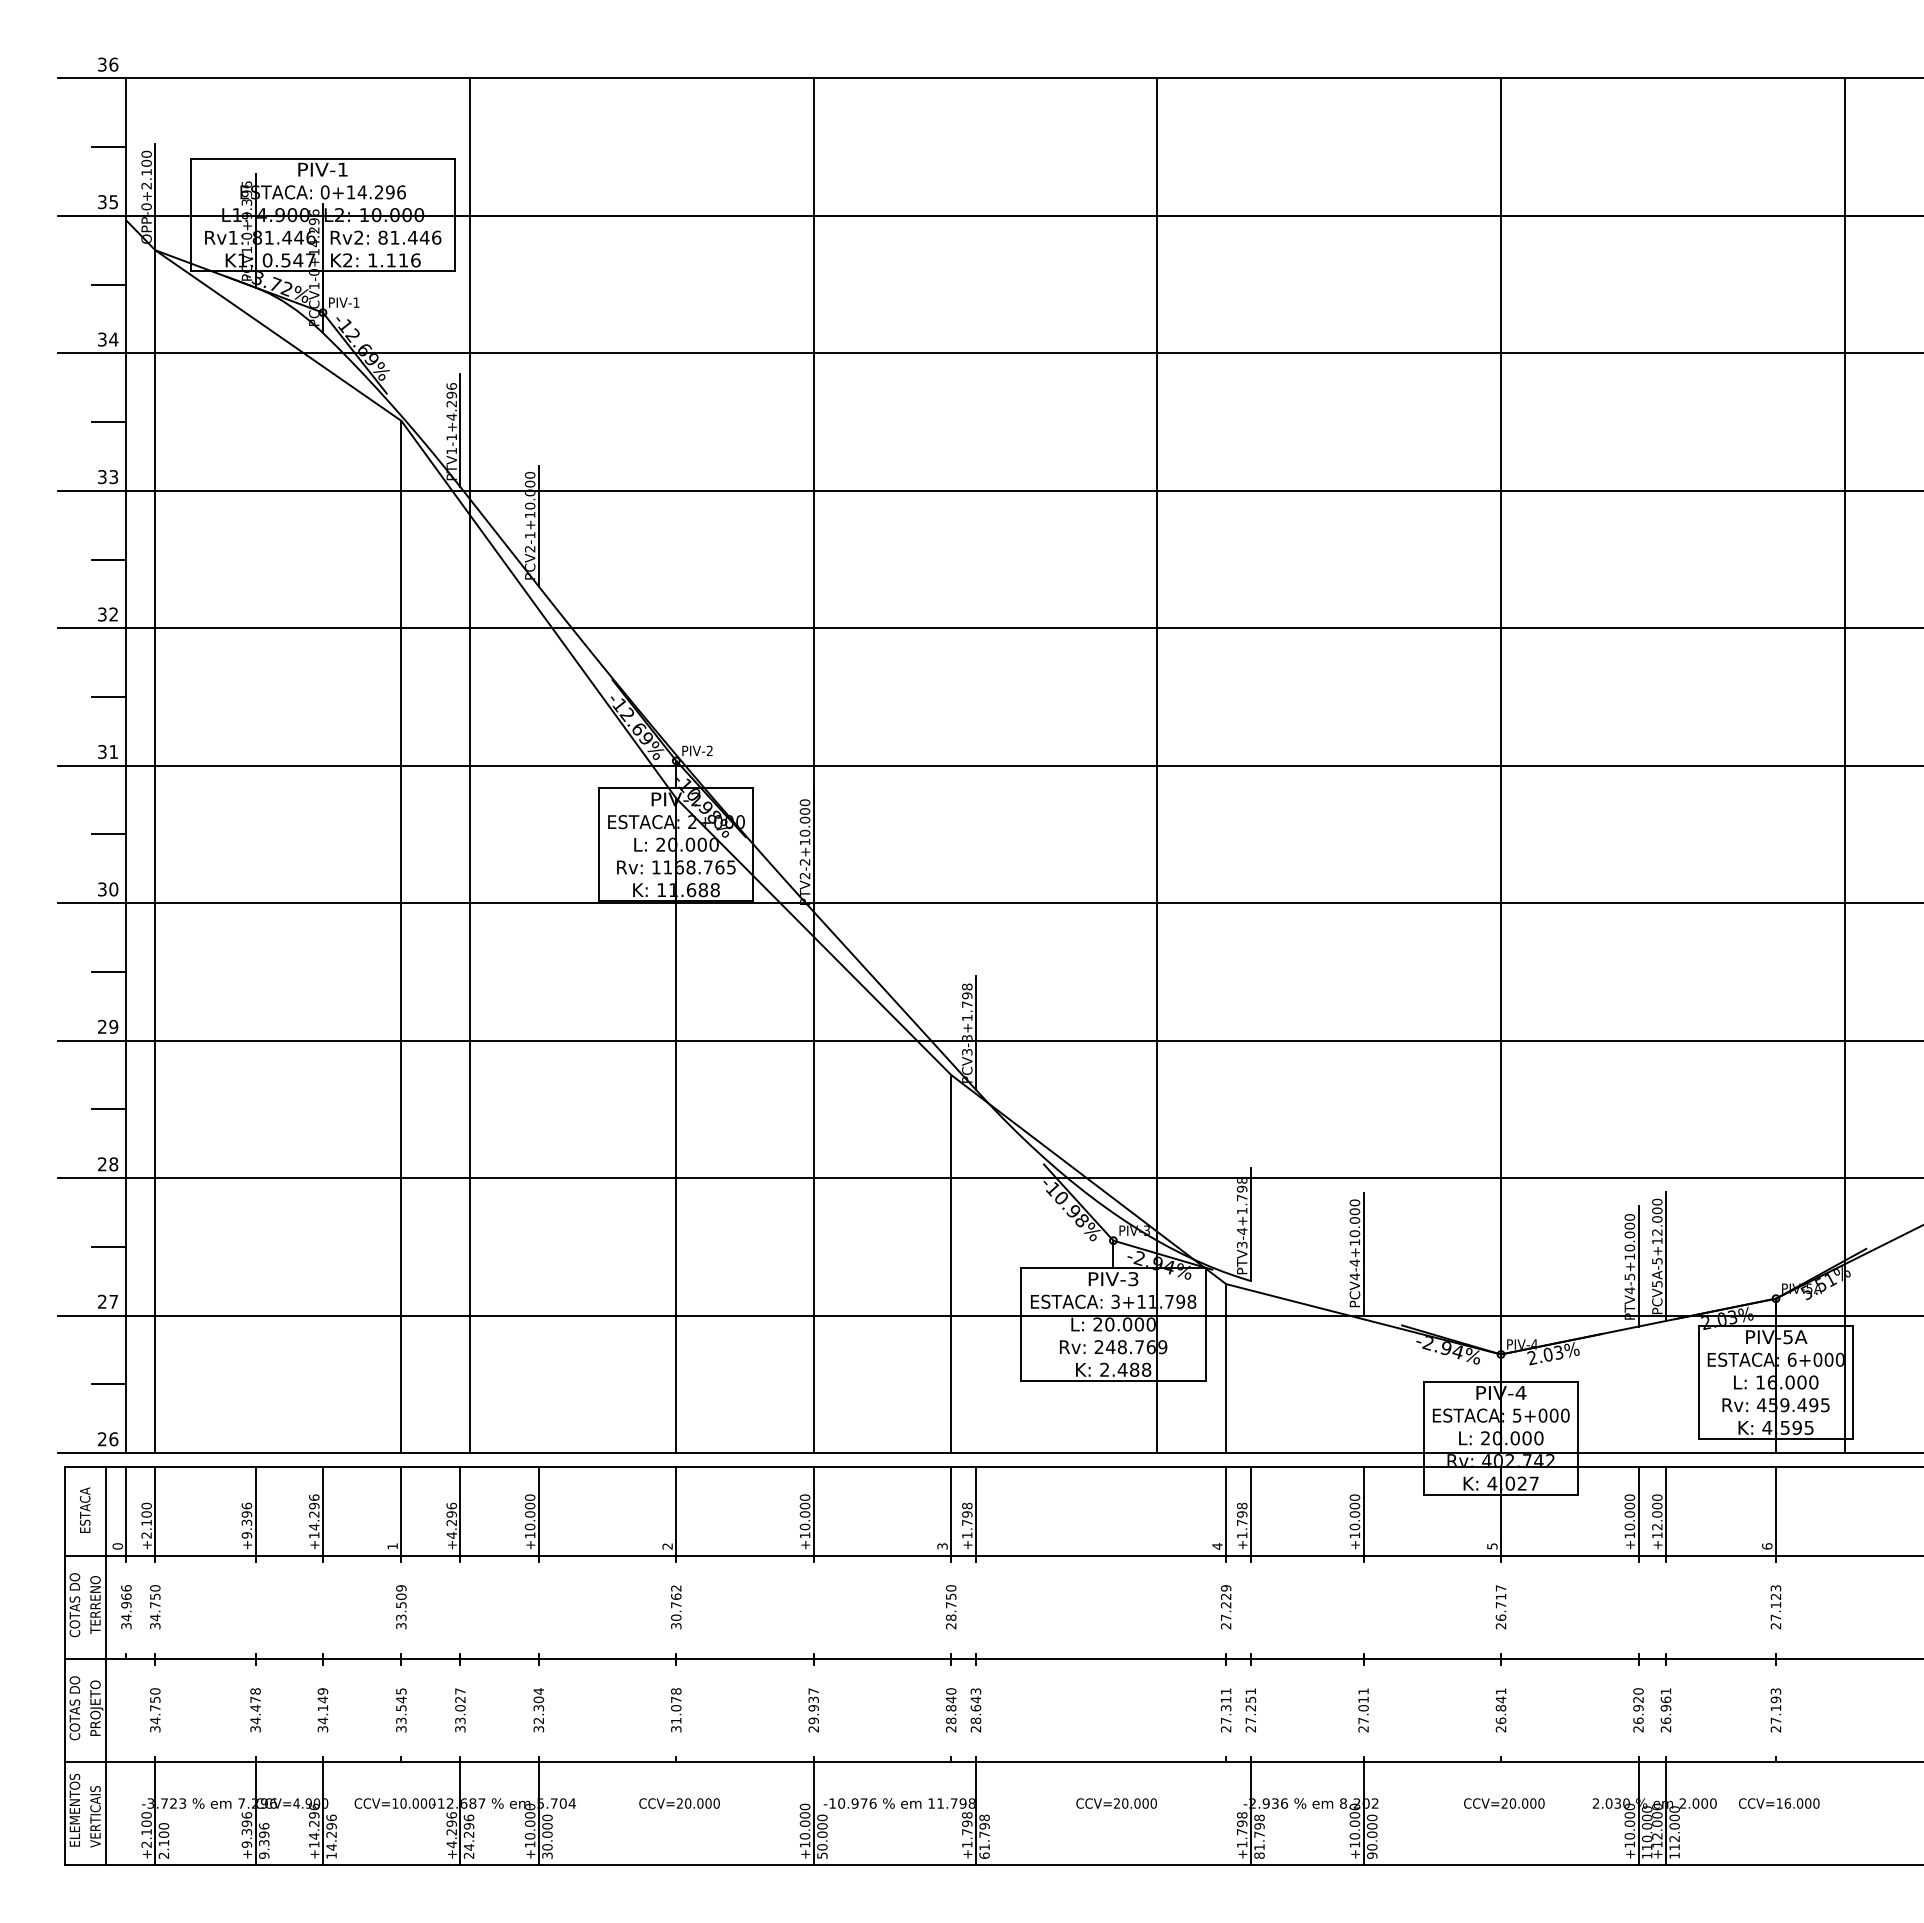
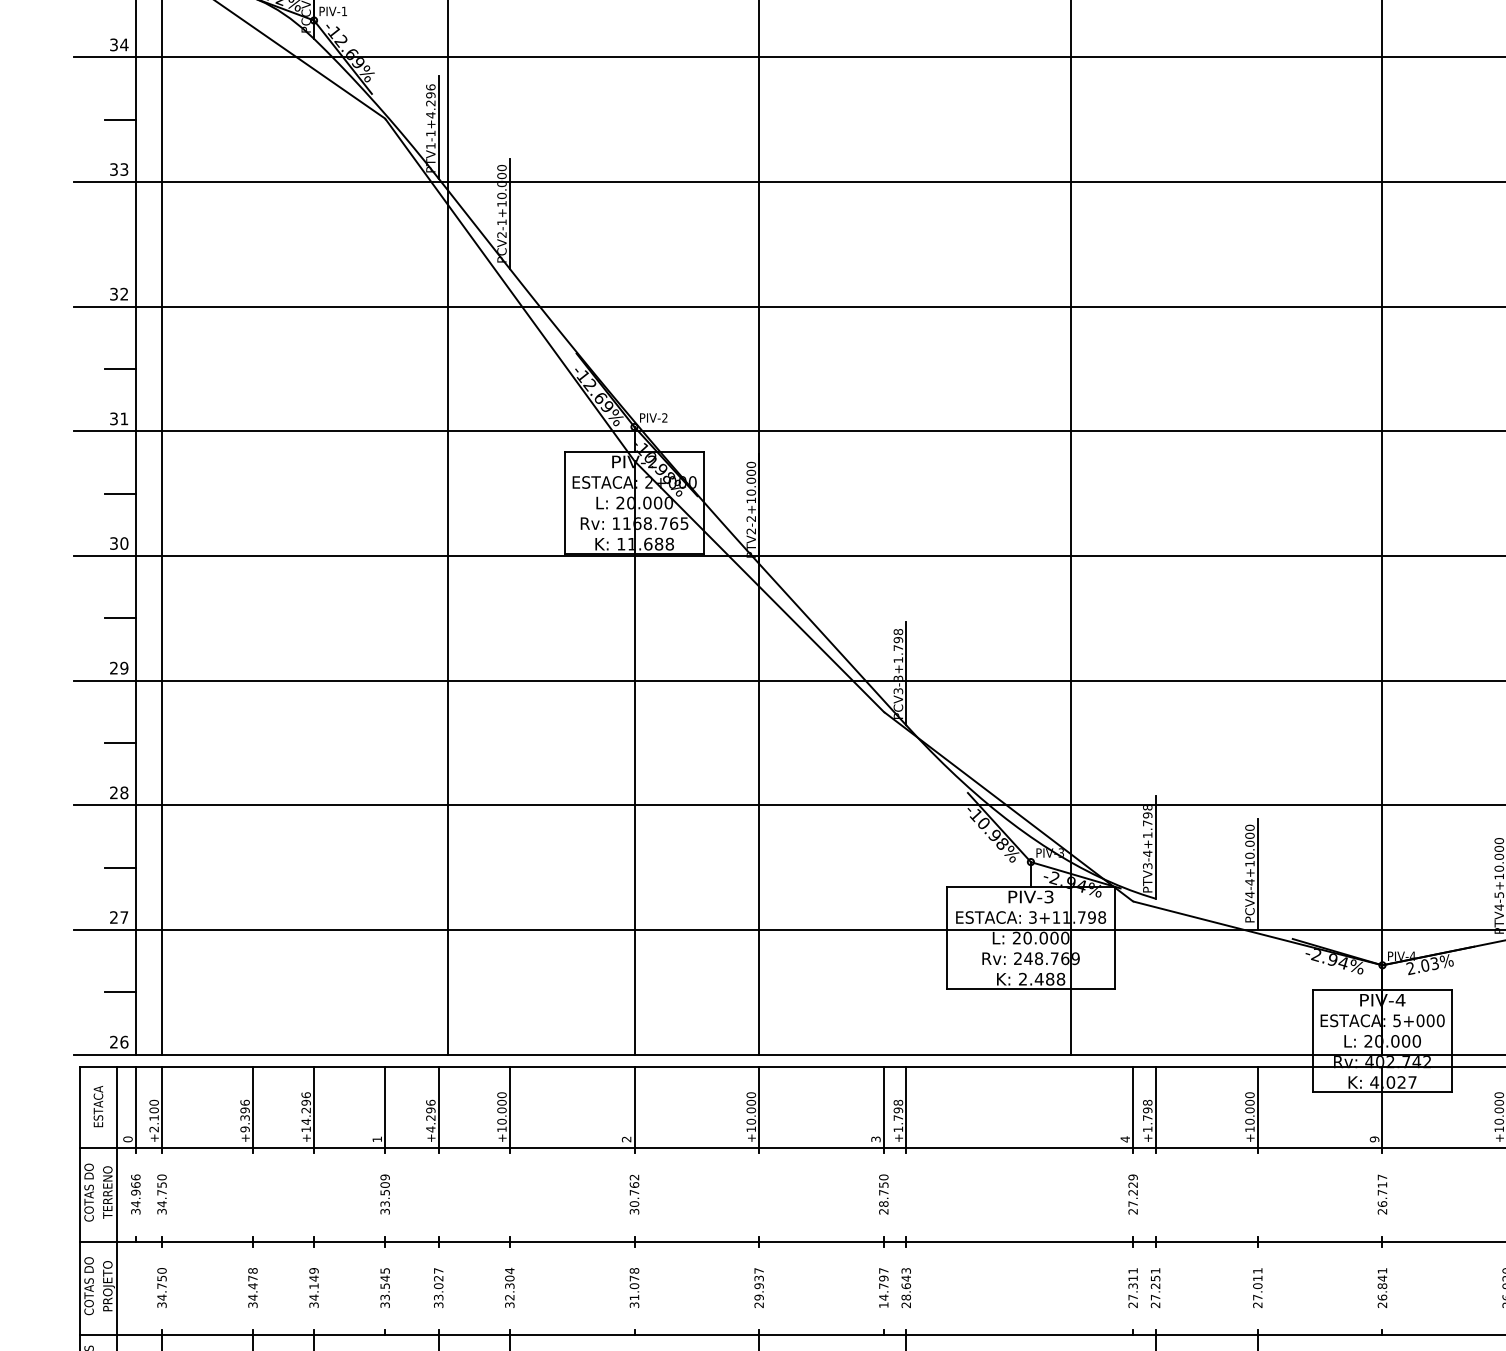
line: (109, 559) -> (120, 244), removed
line: (401, 936) -> (385, 586), removed
line: (951, 1264) -> (884, 883), removed
line: (1226, 1368) -> (1133, 978), removed
text: (1492, 1546) -> (1374, 1139), 5 -> 9
text: (951, 1710) -> (884, 1288), 28.840 -> 14.797

